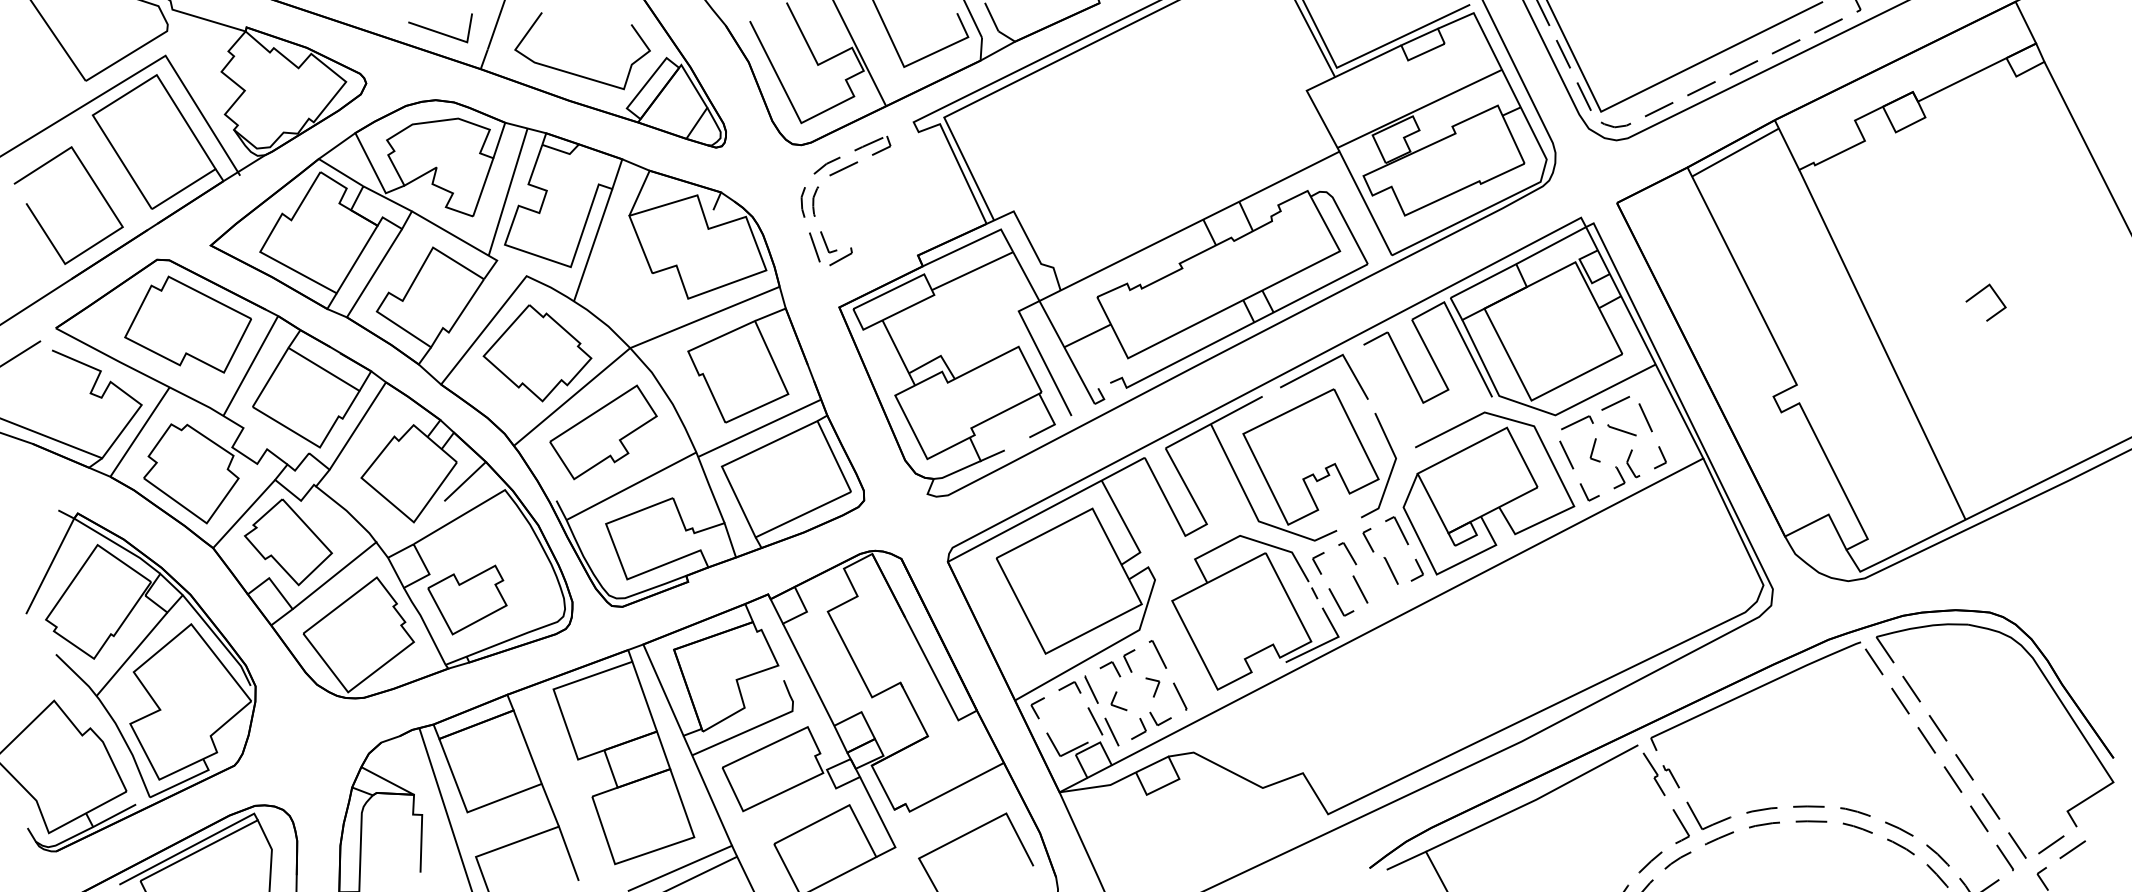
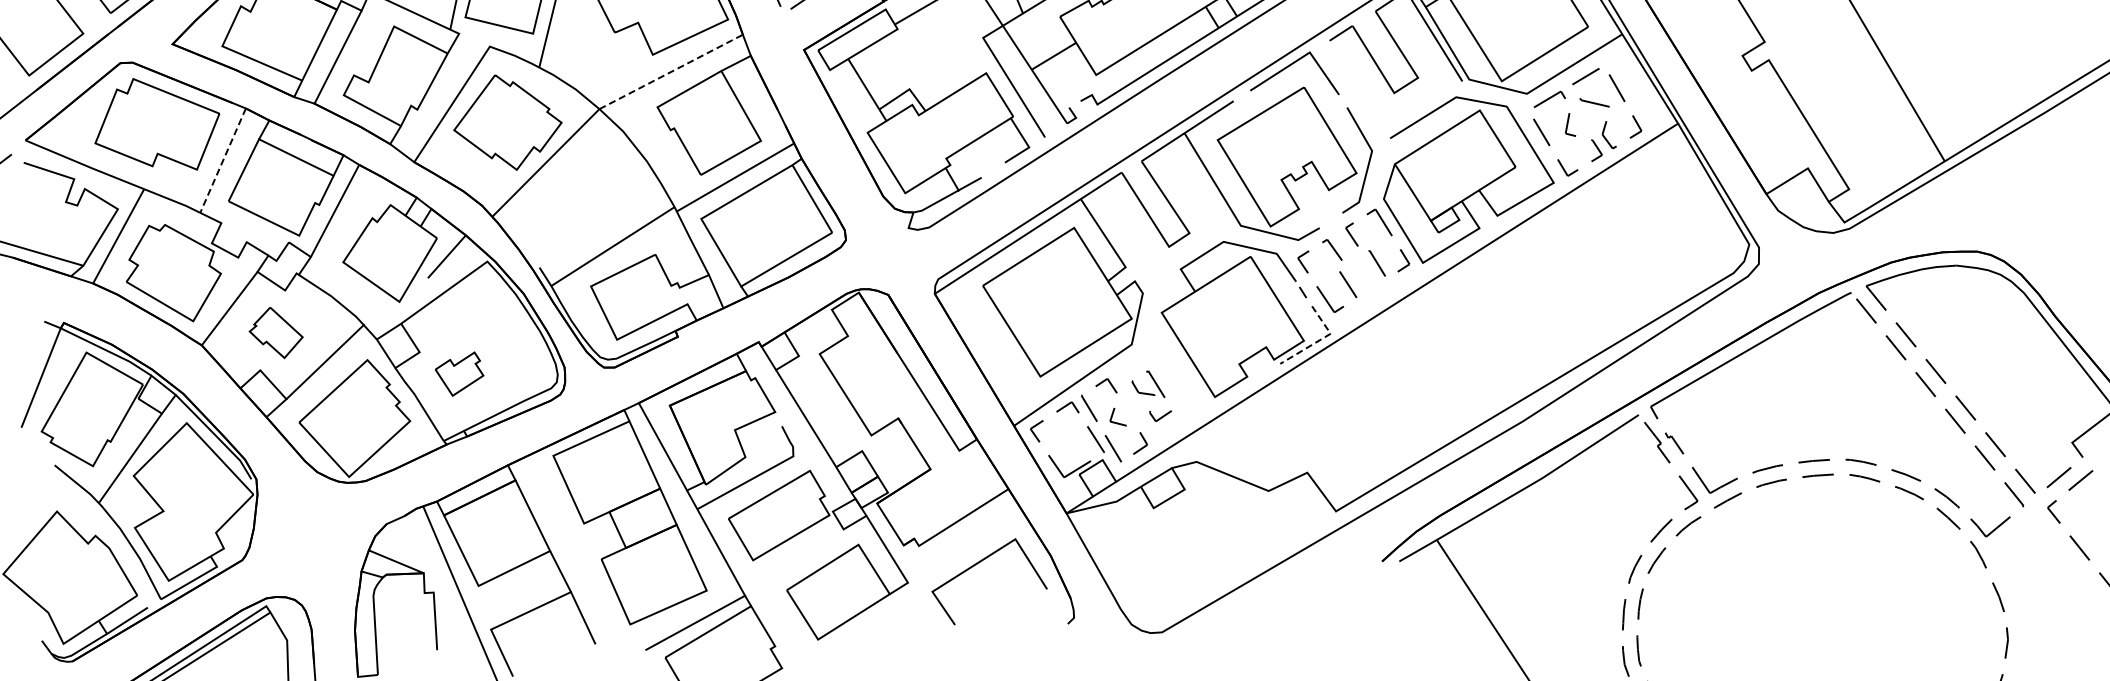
line: (705, 317) -> (671, 71), solid -> dashed
line: (250, 366) -> (222, 161), solid -> dashed
part: (603, 432) -> (580, 195), removed
part: (287, 542) -> (275, 333), size x0.6
part: (467, 599) -> (459, 373), size x0.6
line: (1327, 642) -> (1320, 340), solid -> dashed
part: (1155, 683) -> (1152, 396), size x0.6

